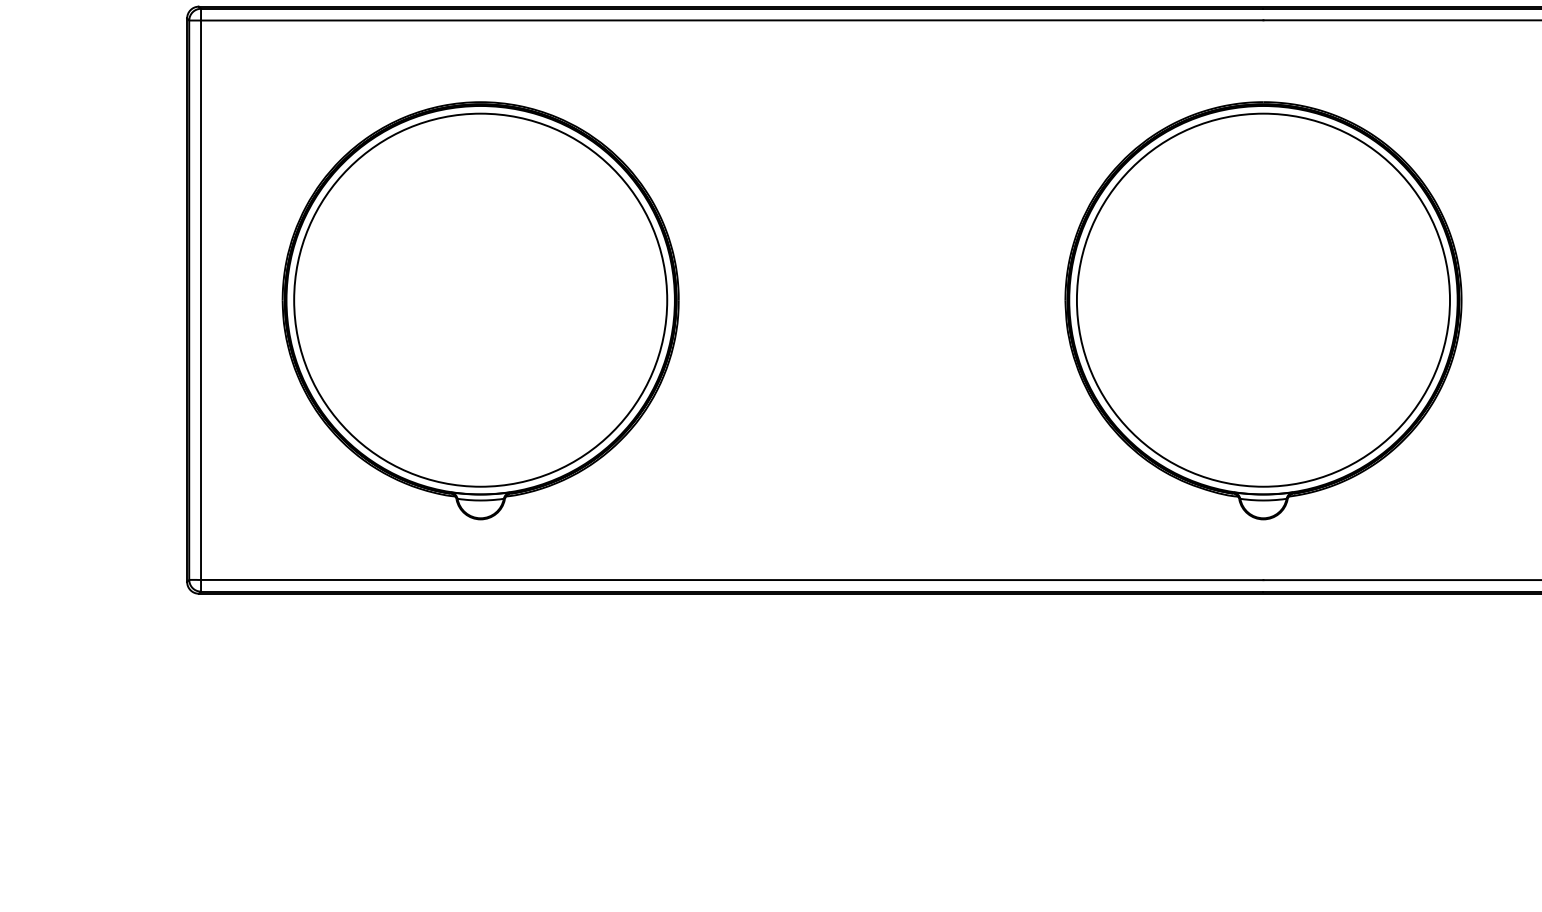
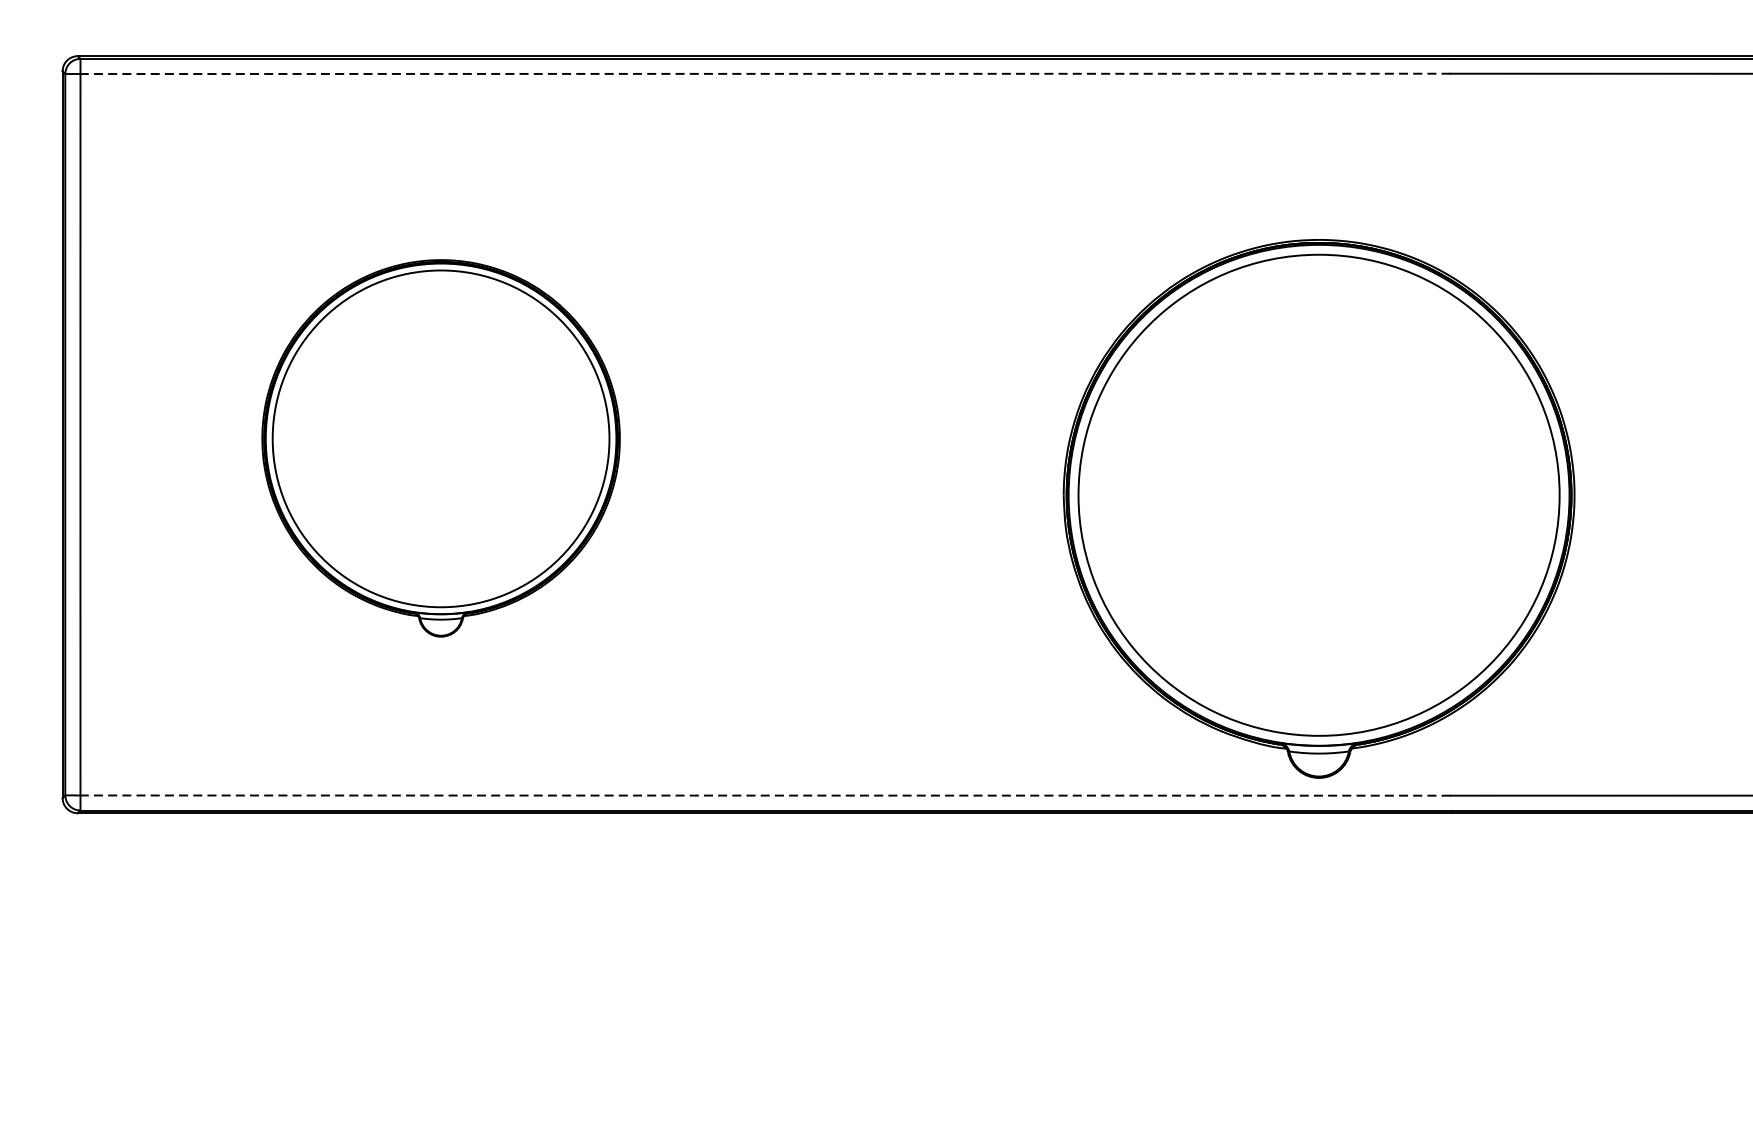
line: (731, 20) -> (764, 73), solid -> dashed
part: (480, 310) -> (440, 447), size x0.7
part: (1263, 310) -> (1319, 508), moved
line: (731, 580) -> (764, 796), solid -> dashed

